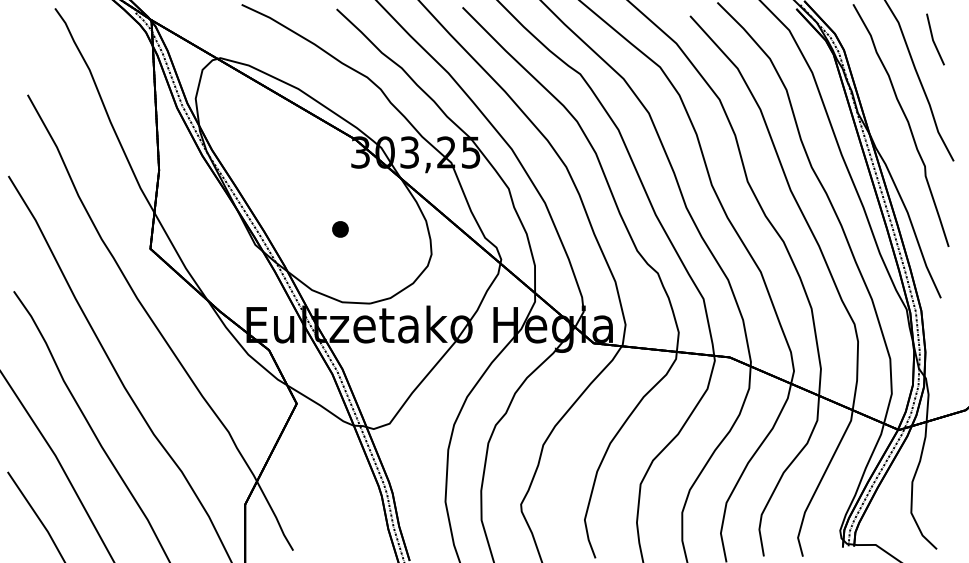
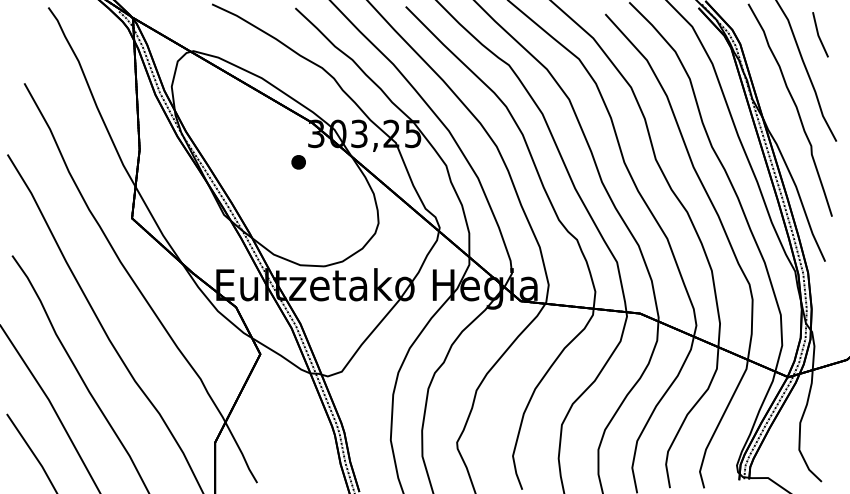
part: (340, 229) -> (298, 162), moved

